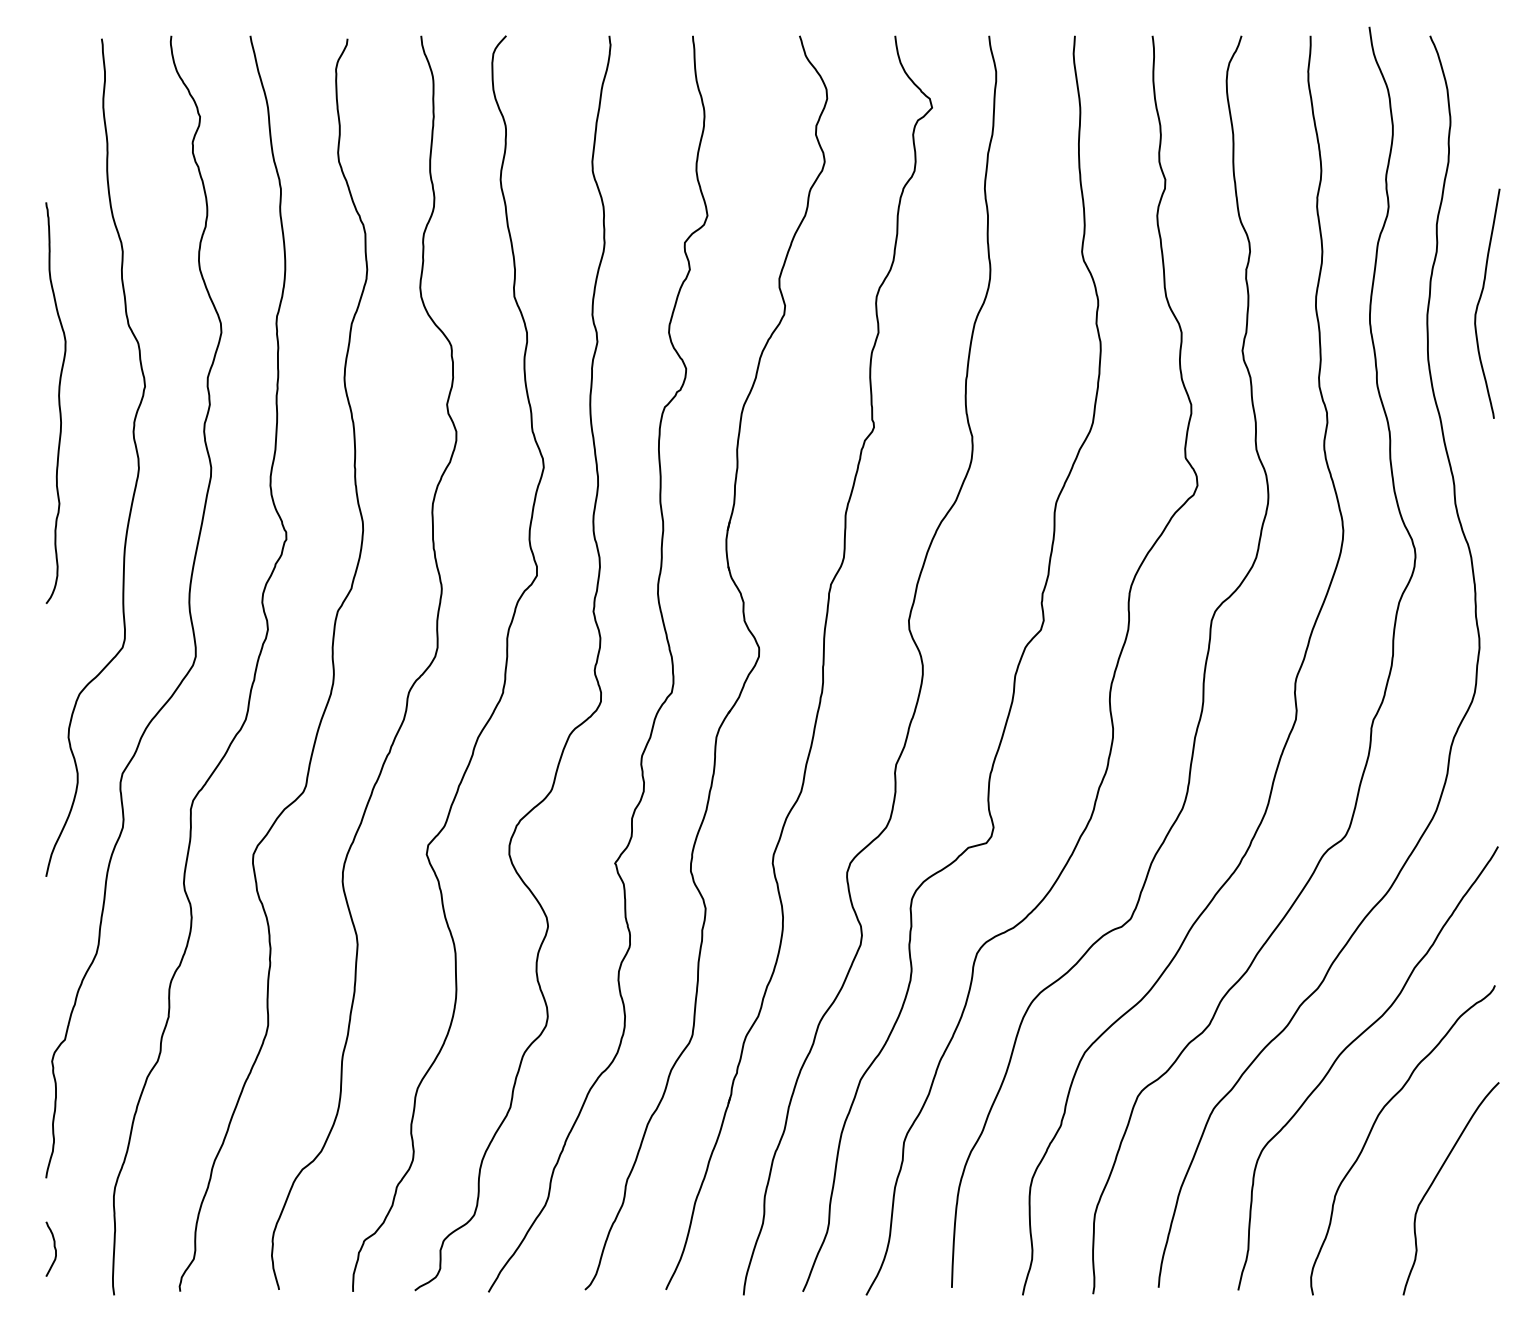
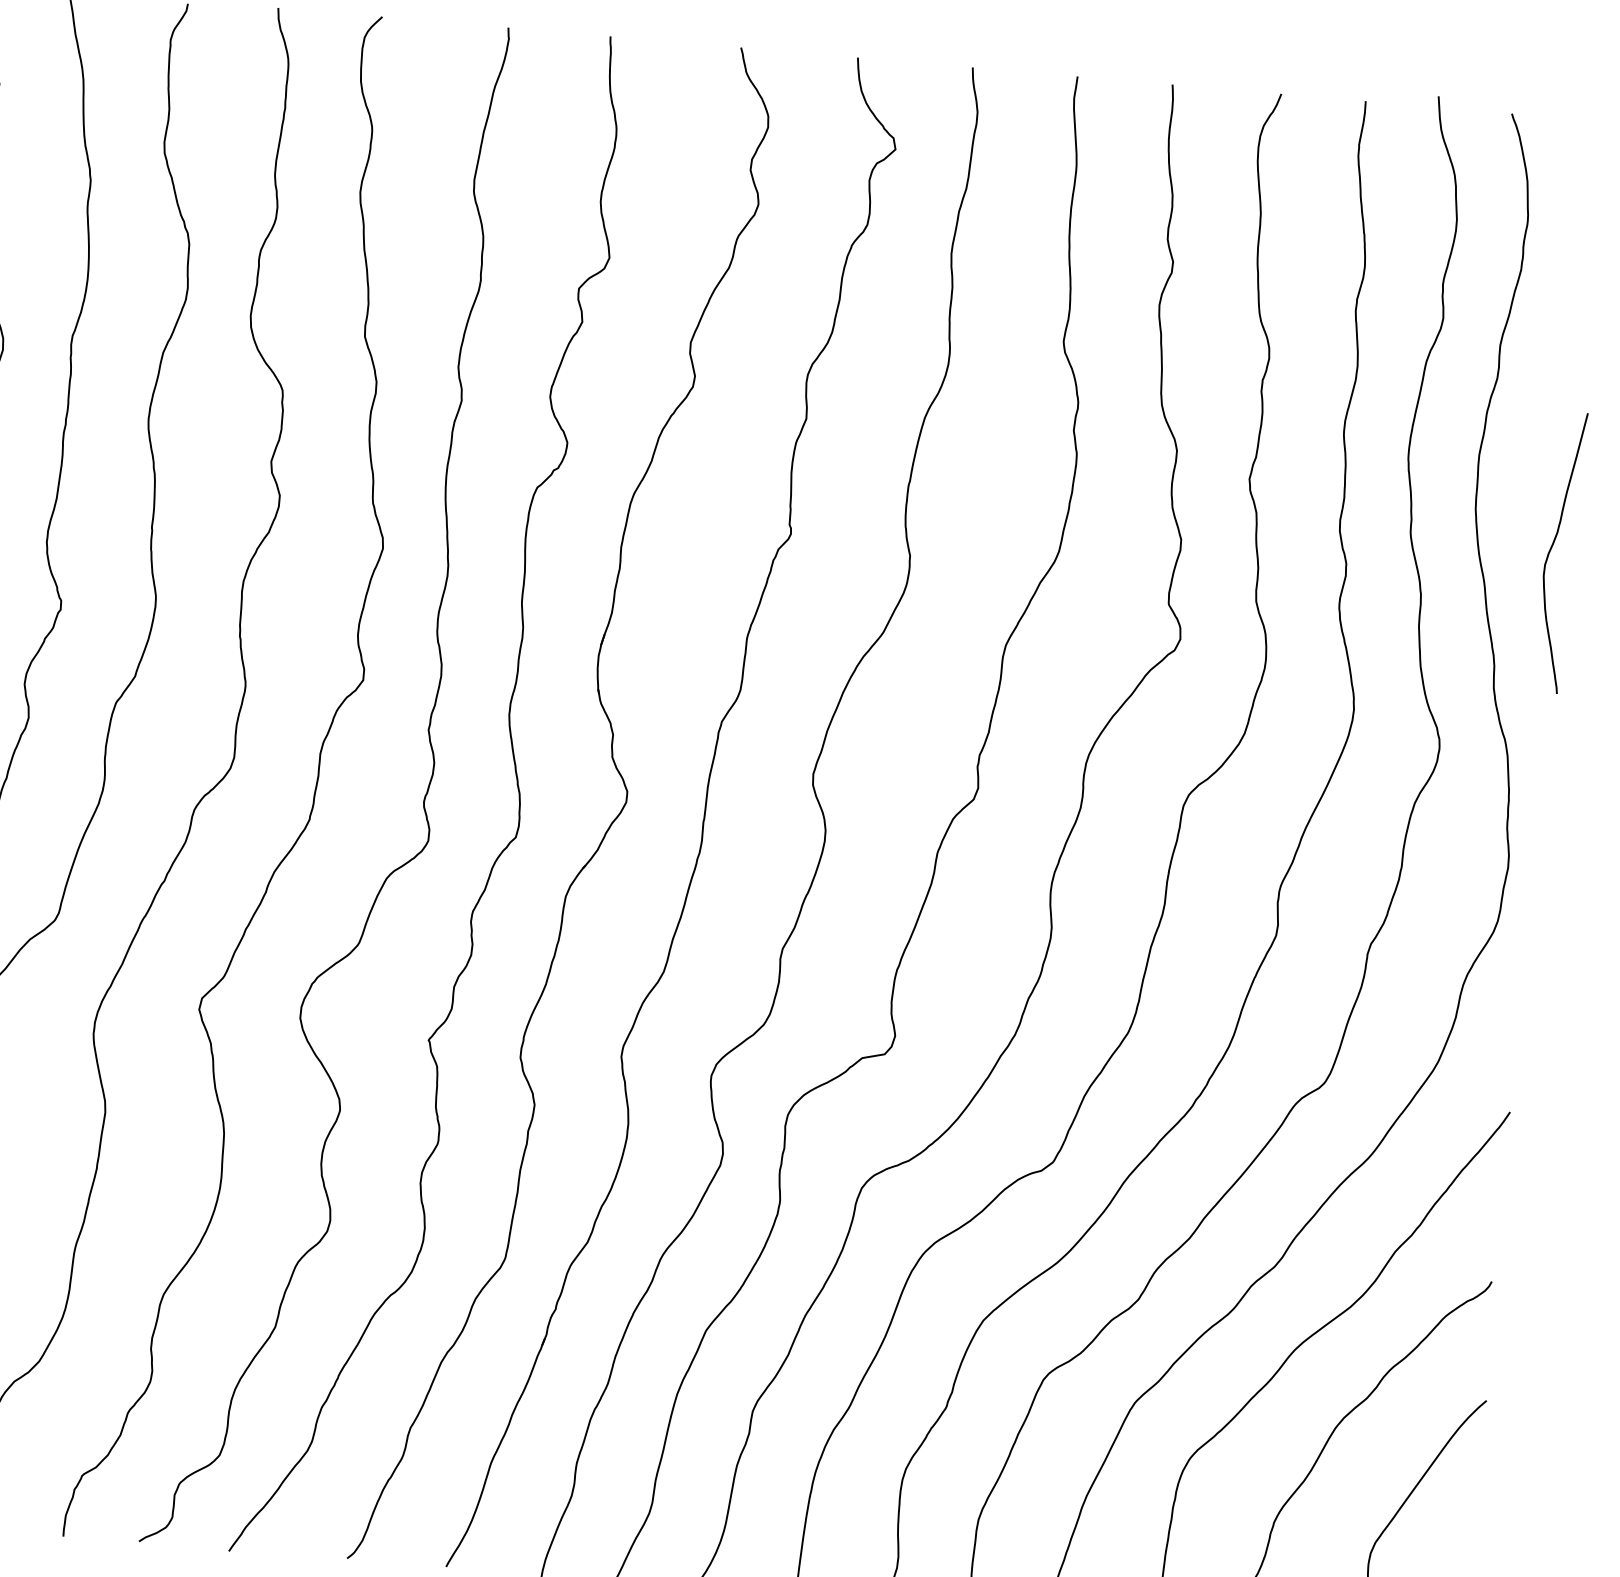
curve: (1480, 300) -> (1552, 547), moved

